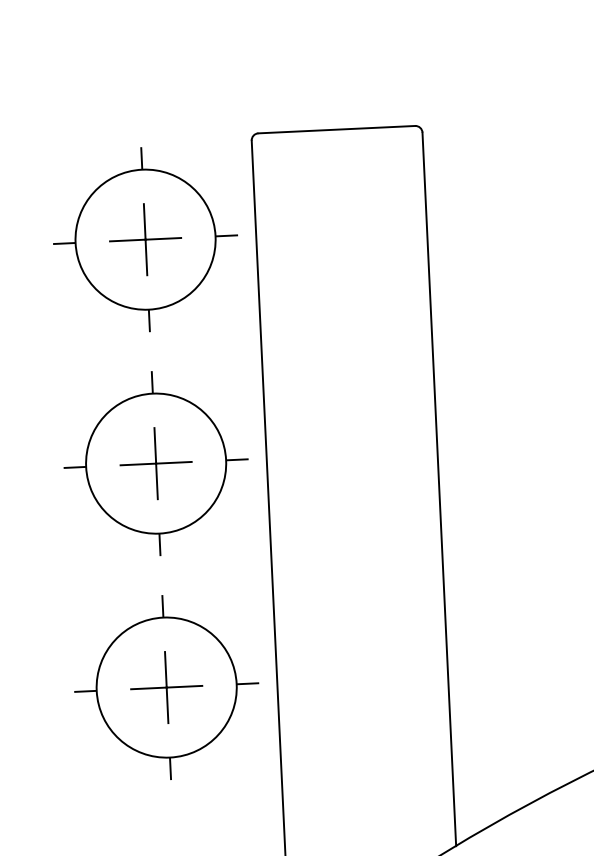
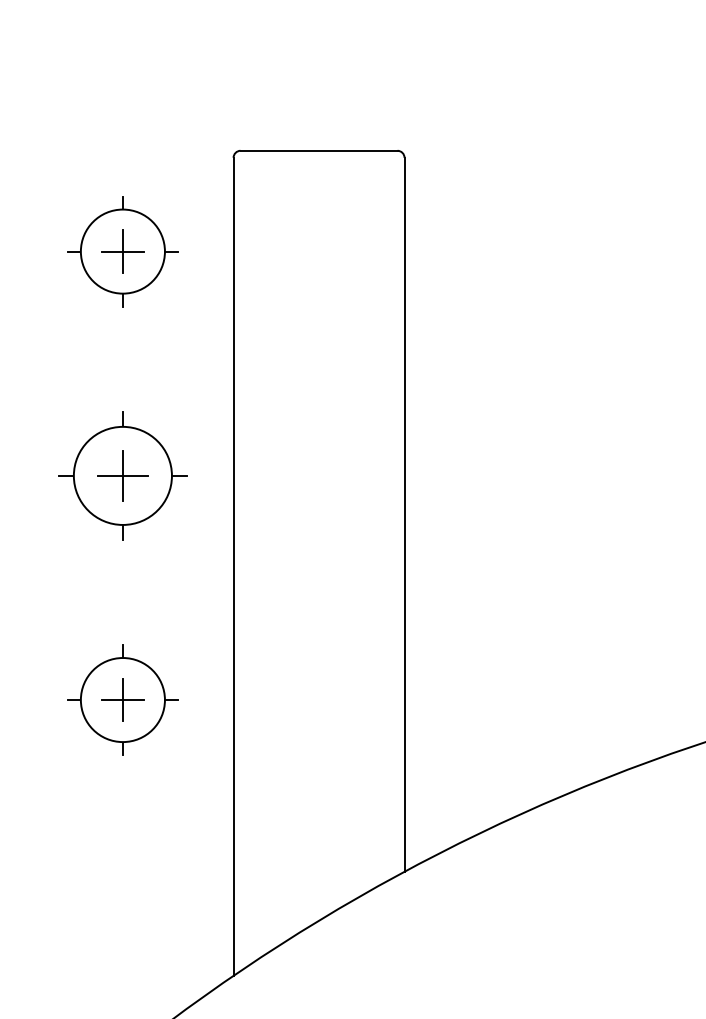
part: (145, 239) -> (122, 251), size x0.6
part: (155, 463) -> (122, 475), size x0.7
part: (166, 687) -> (122, 699), size x0.6

